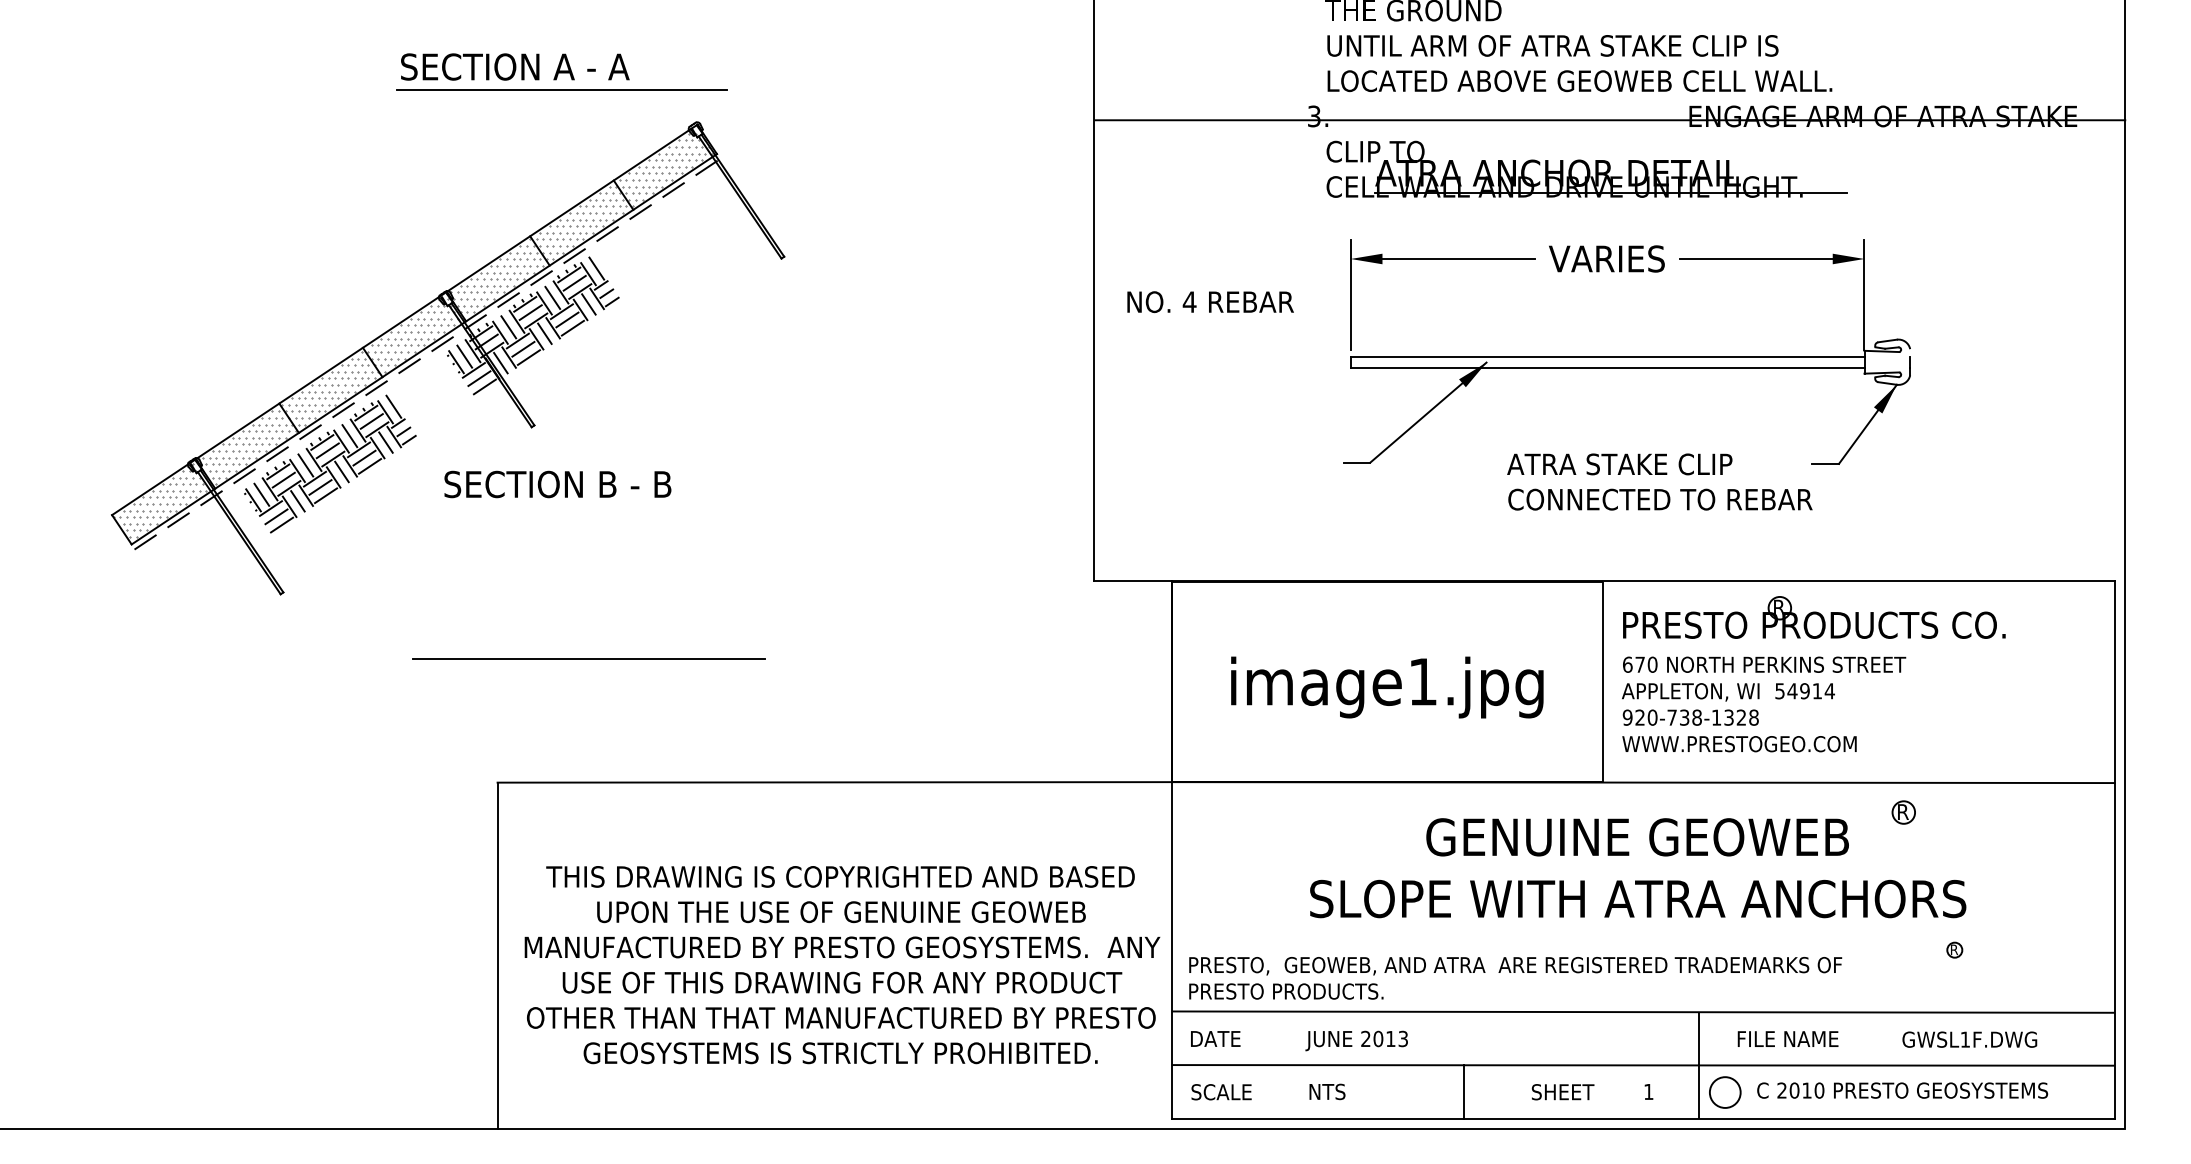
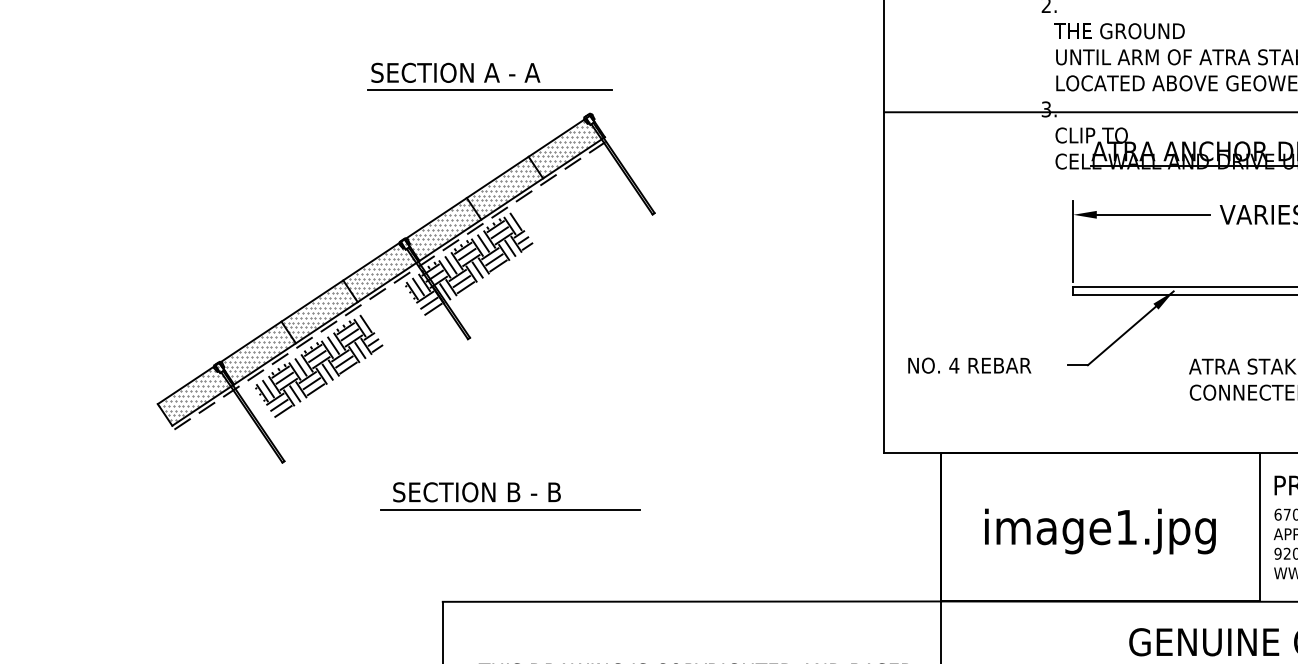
text: (1210, 302) -> (969, 365), moved
text: (557, 484) -> (476, 492), moved

